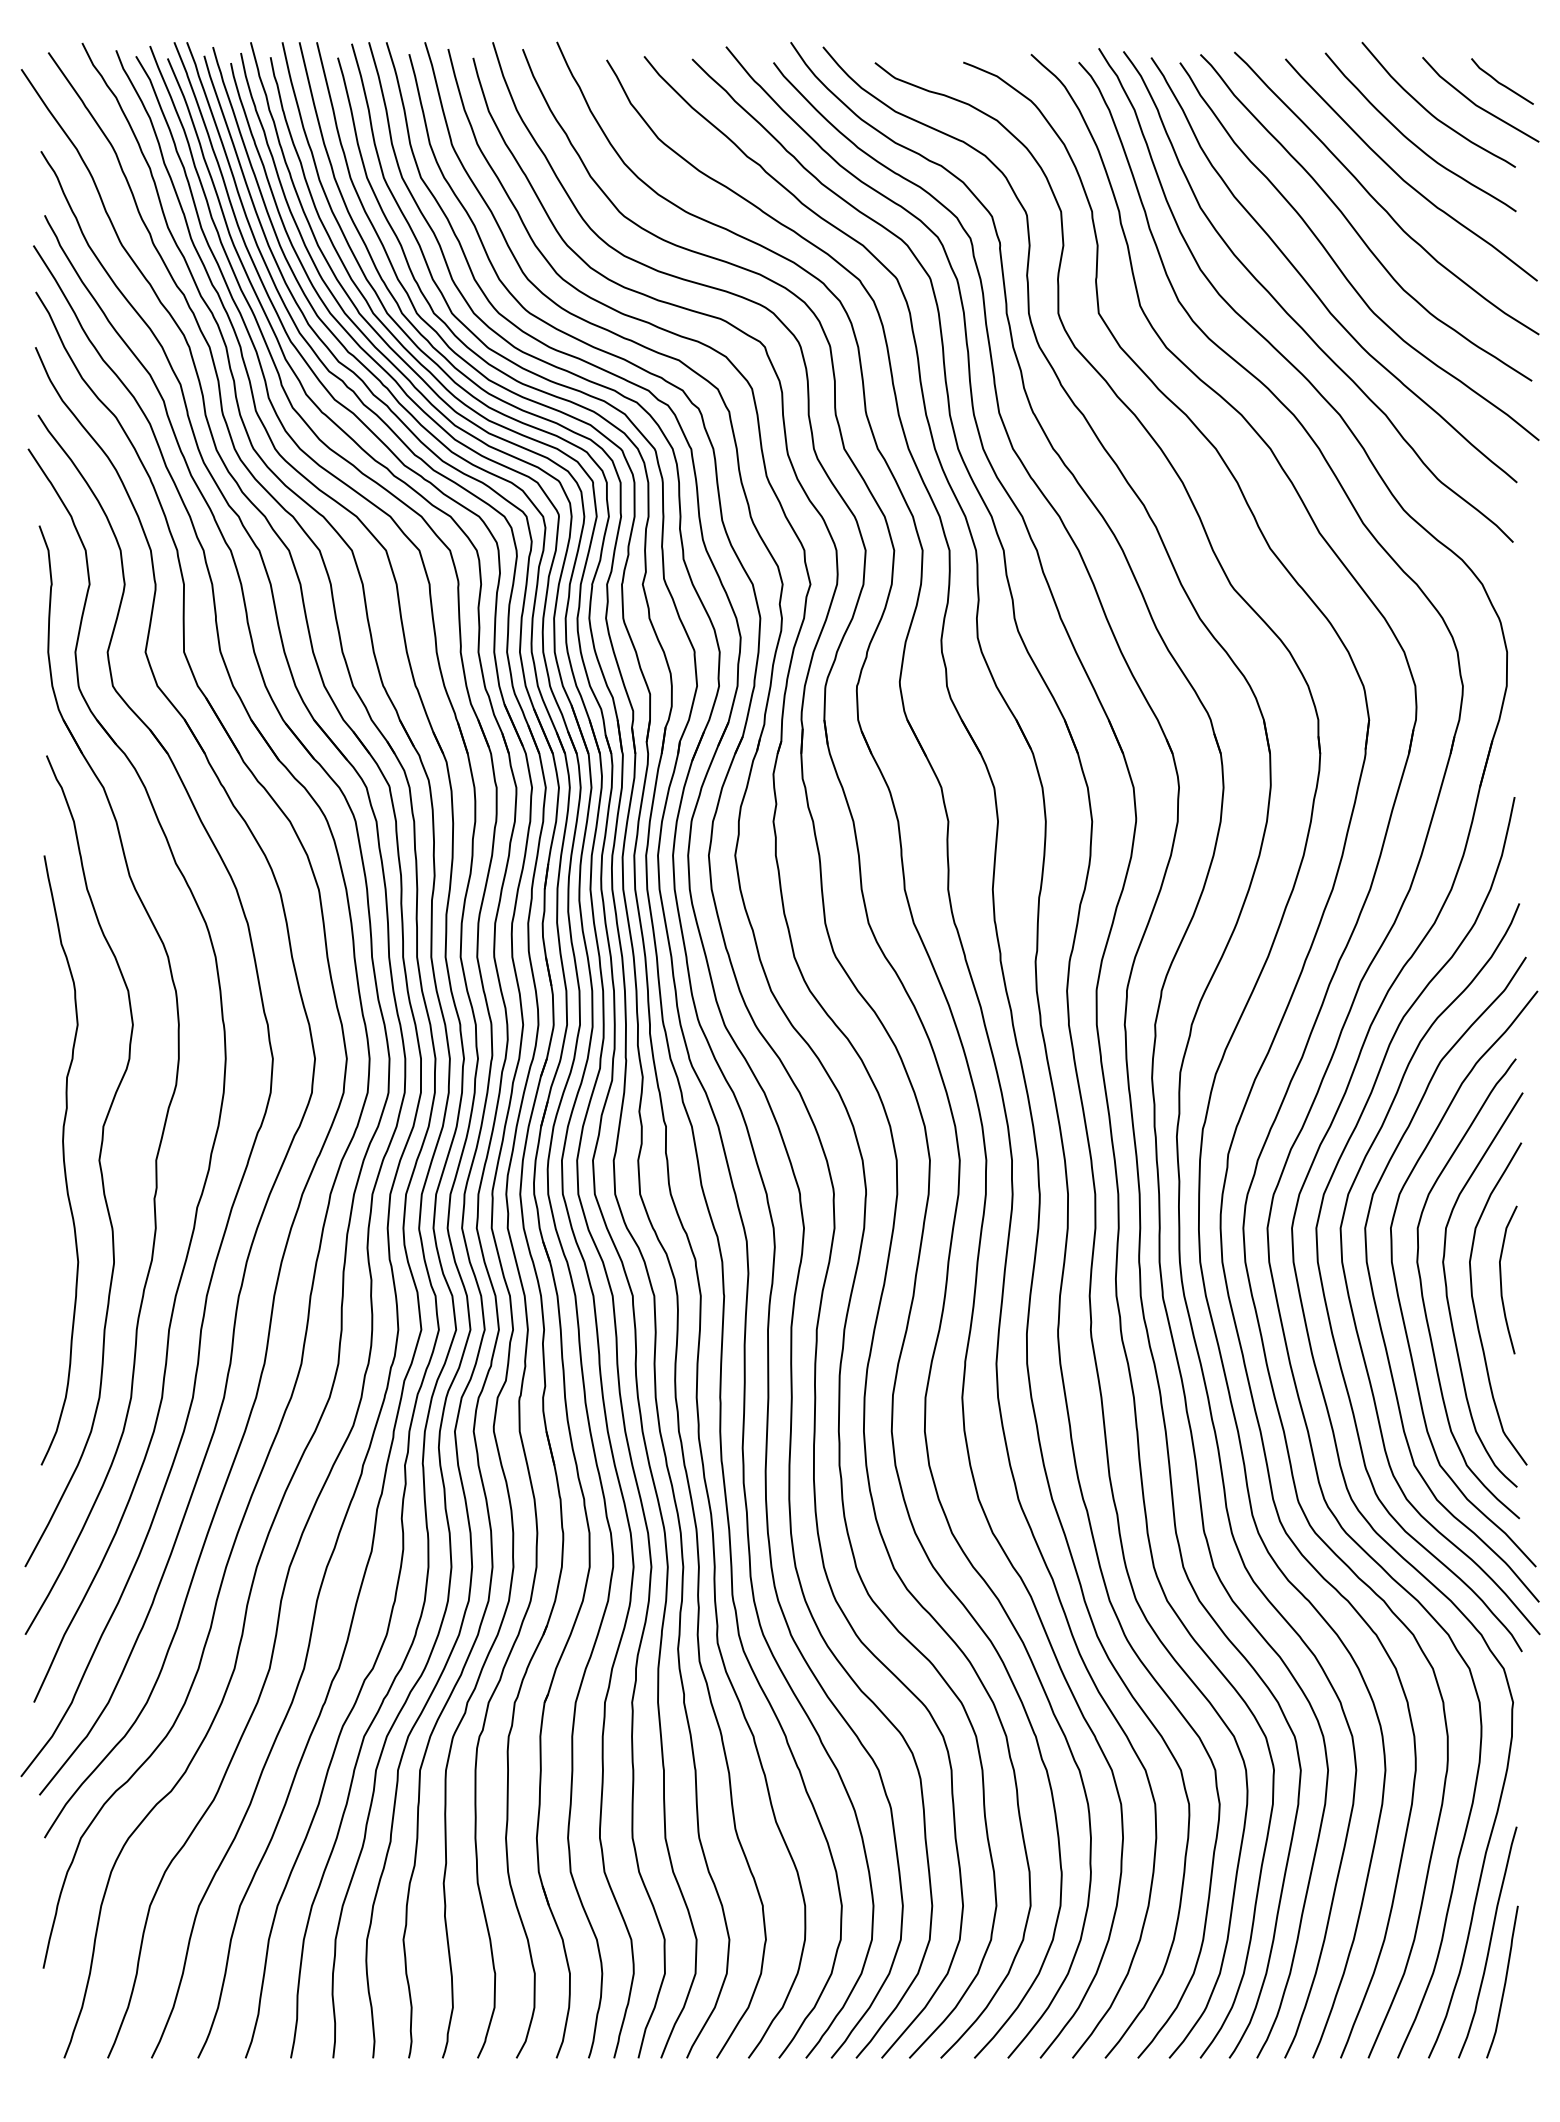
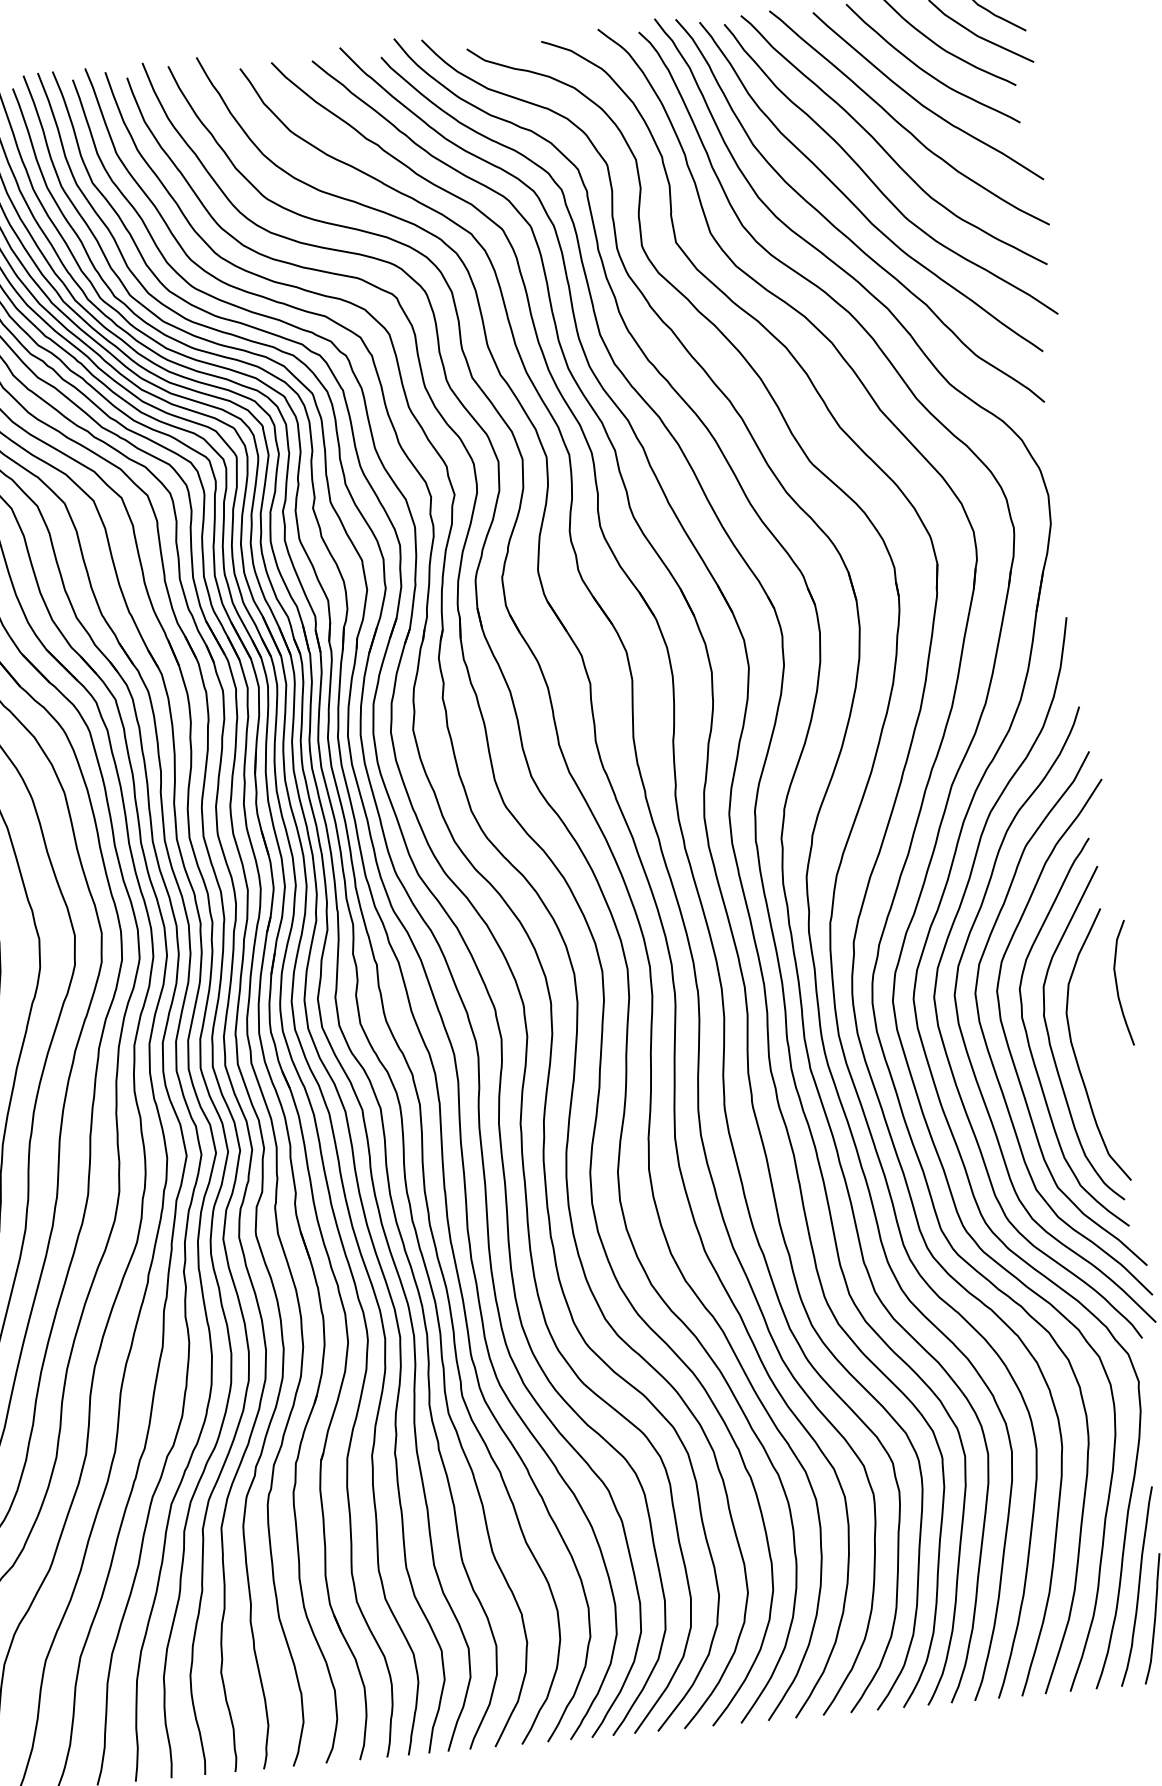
curve: (1501, 1279) -> (1117, 983), moved

